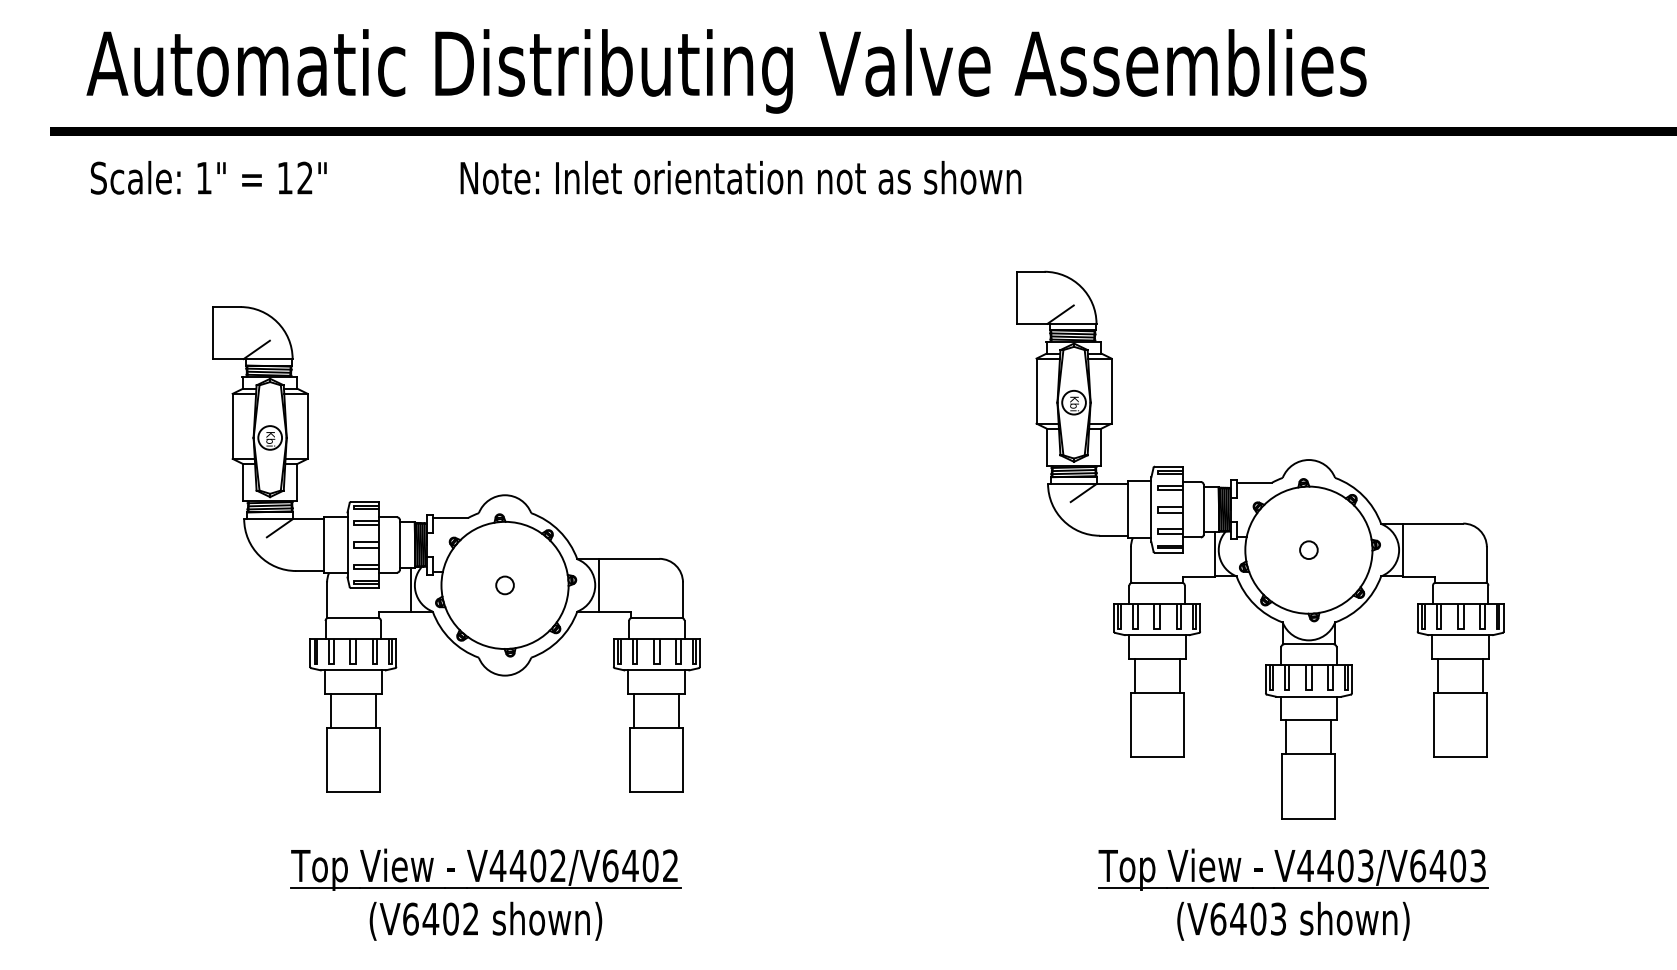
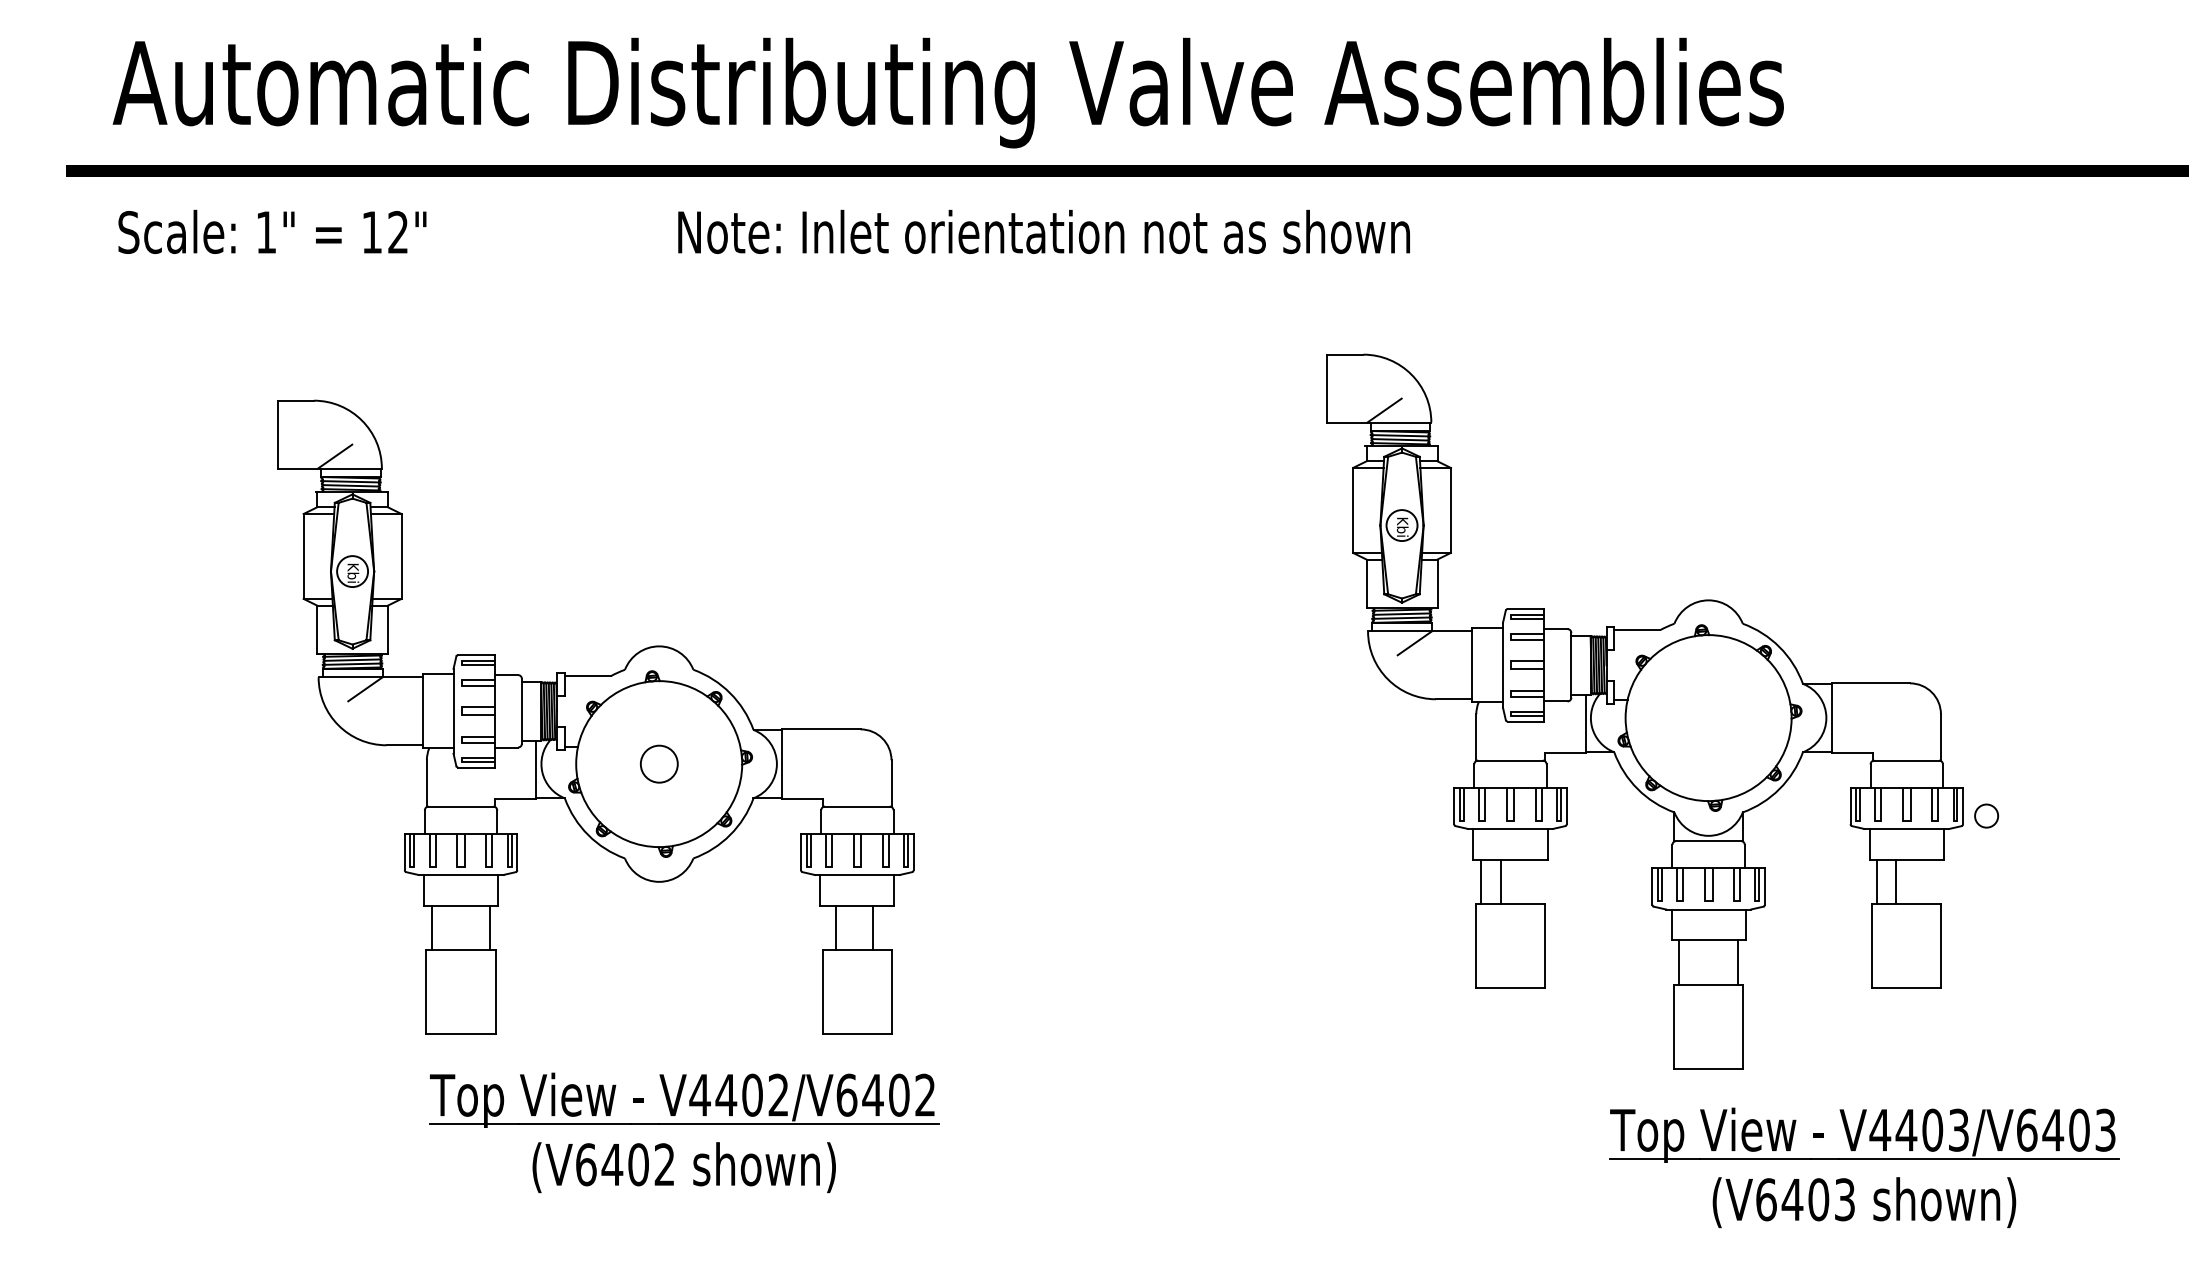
text: (740, 177) -> (1043, 231), moved
circle: (1308, 549) -> (1986, 815), moved
circle: (504, 584) -> (658, 763), size x1.6
line: (1179, 675) -> (1500, 881), moved
line: (1483, 675) -> (1896, 881), moved
line: (634, 710) -> (873, 927), moved
line: (679, 710) -> (835, 927), moved
part: (486, 888) -> (684, 1124), moved
part: (1293, 888) -> (1864, 1159), moved

